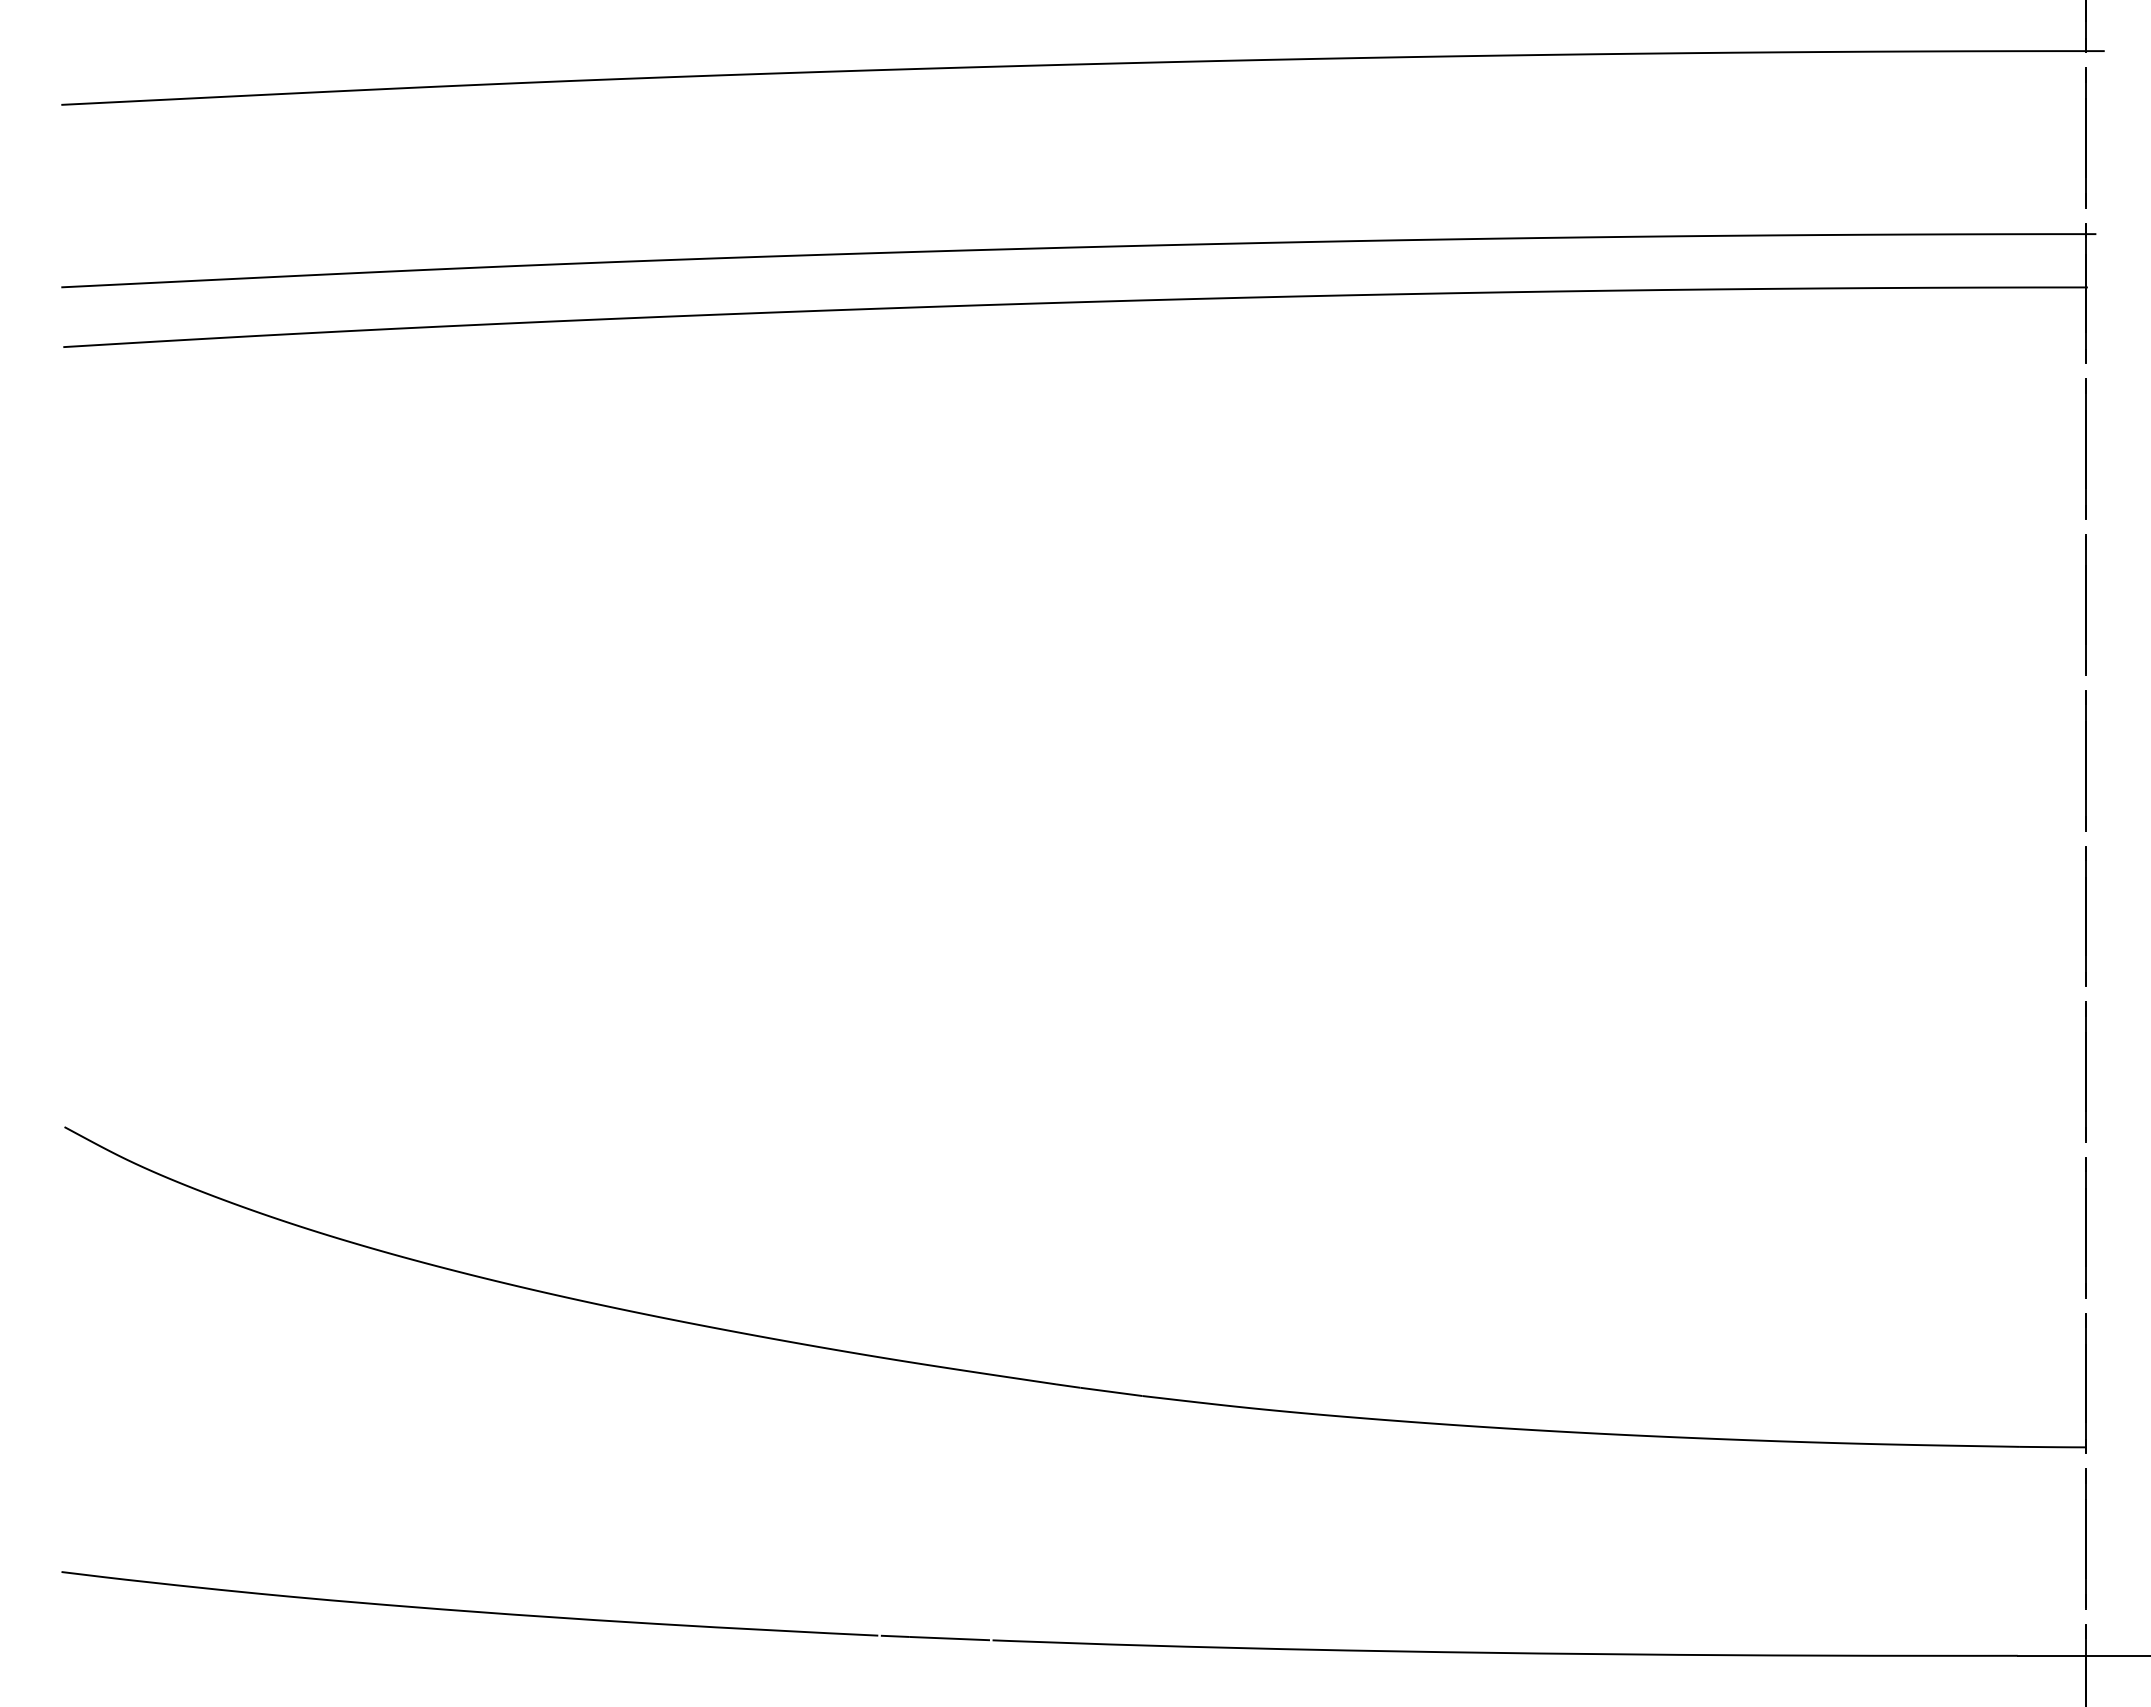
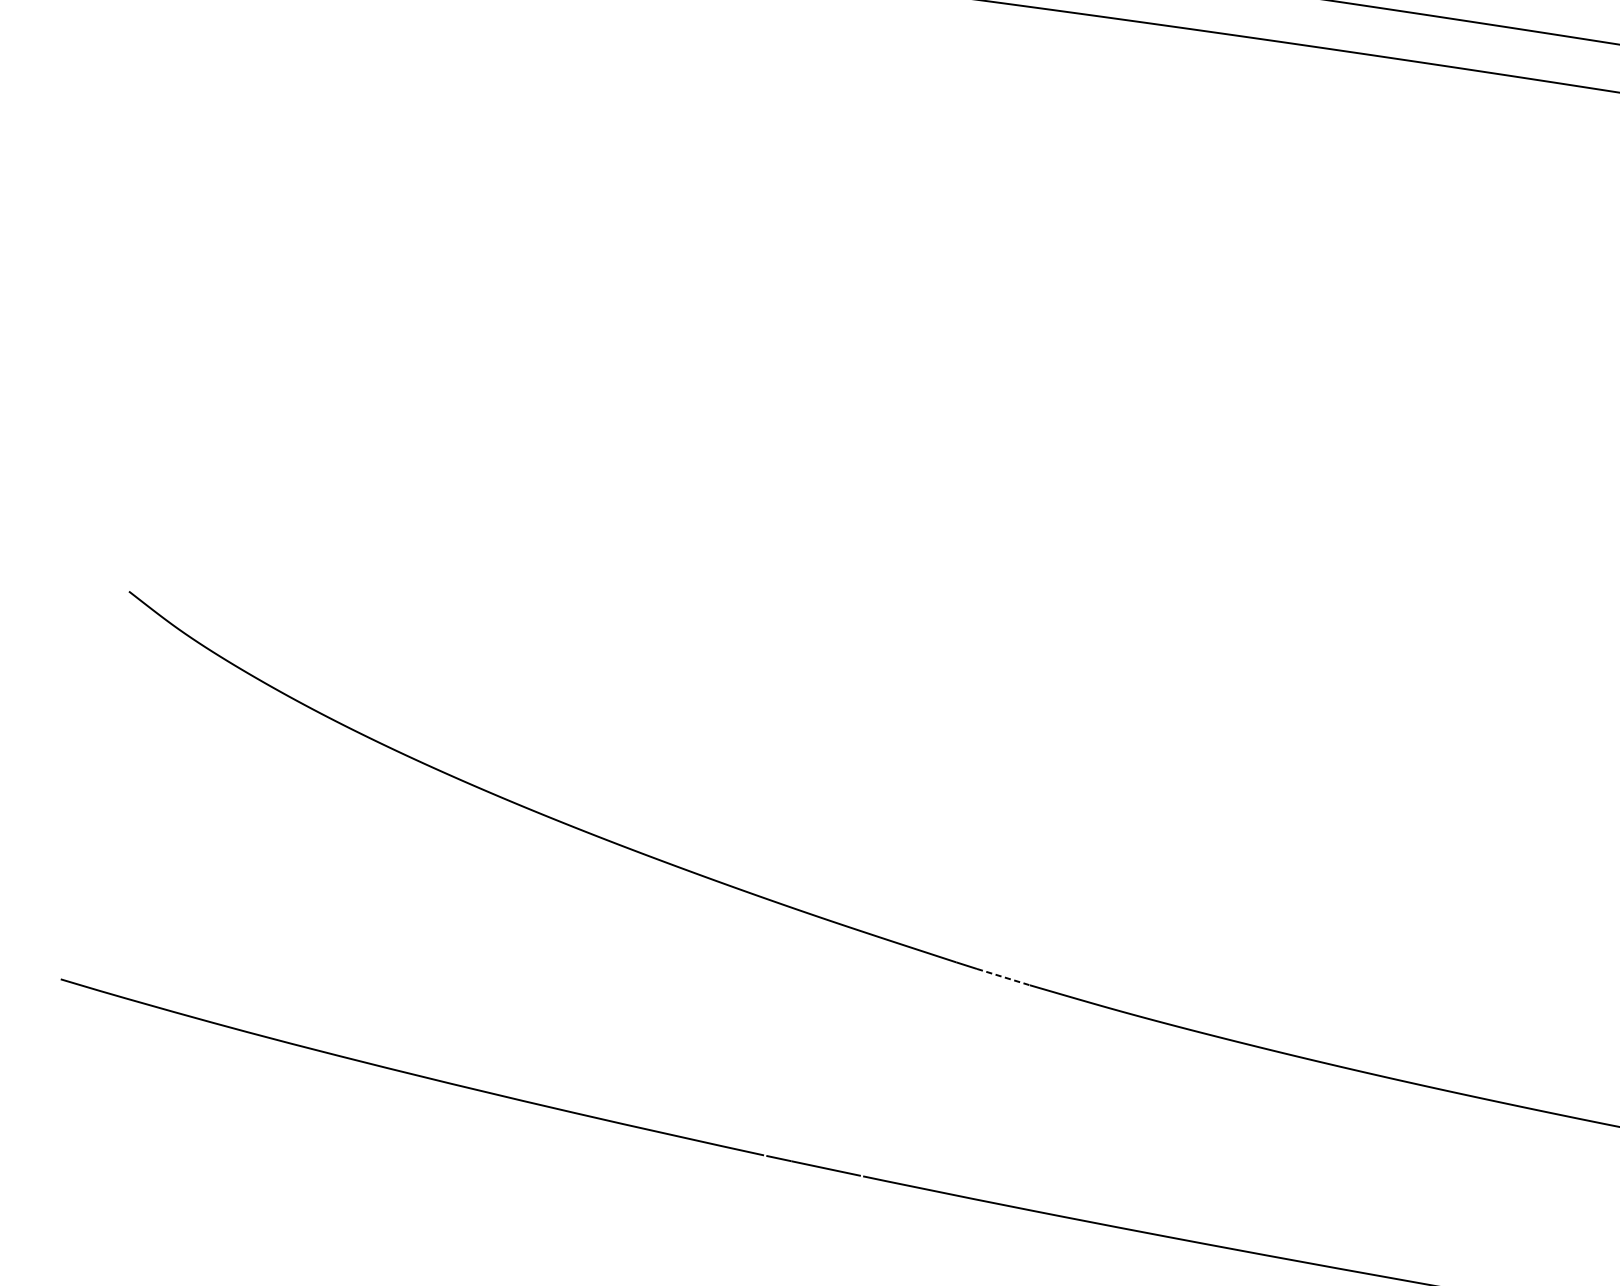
line: (1111, 1391) -> (1003, 976), solid -> dashed

